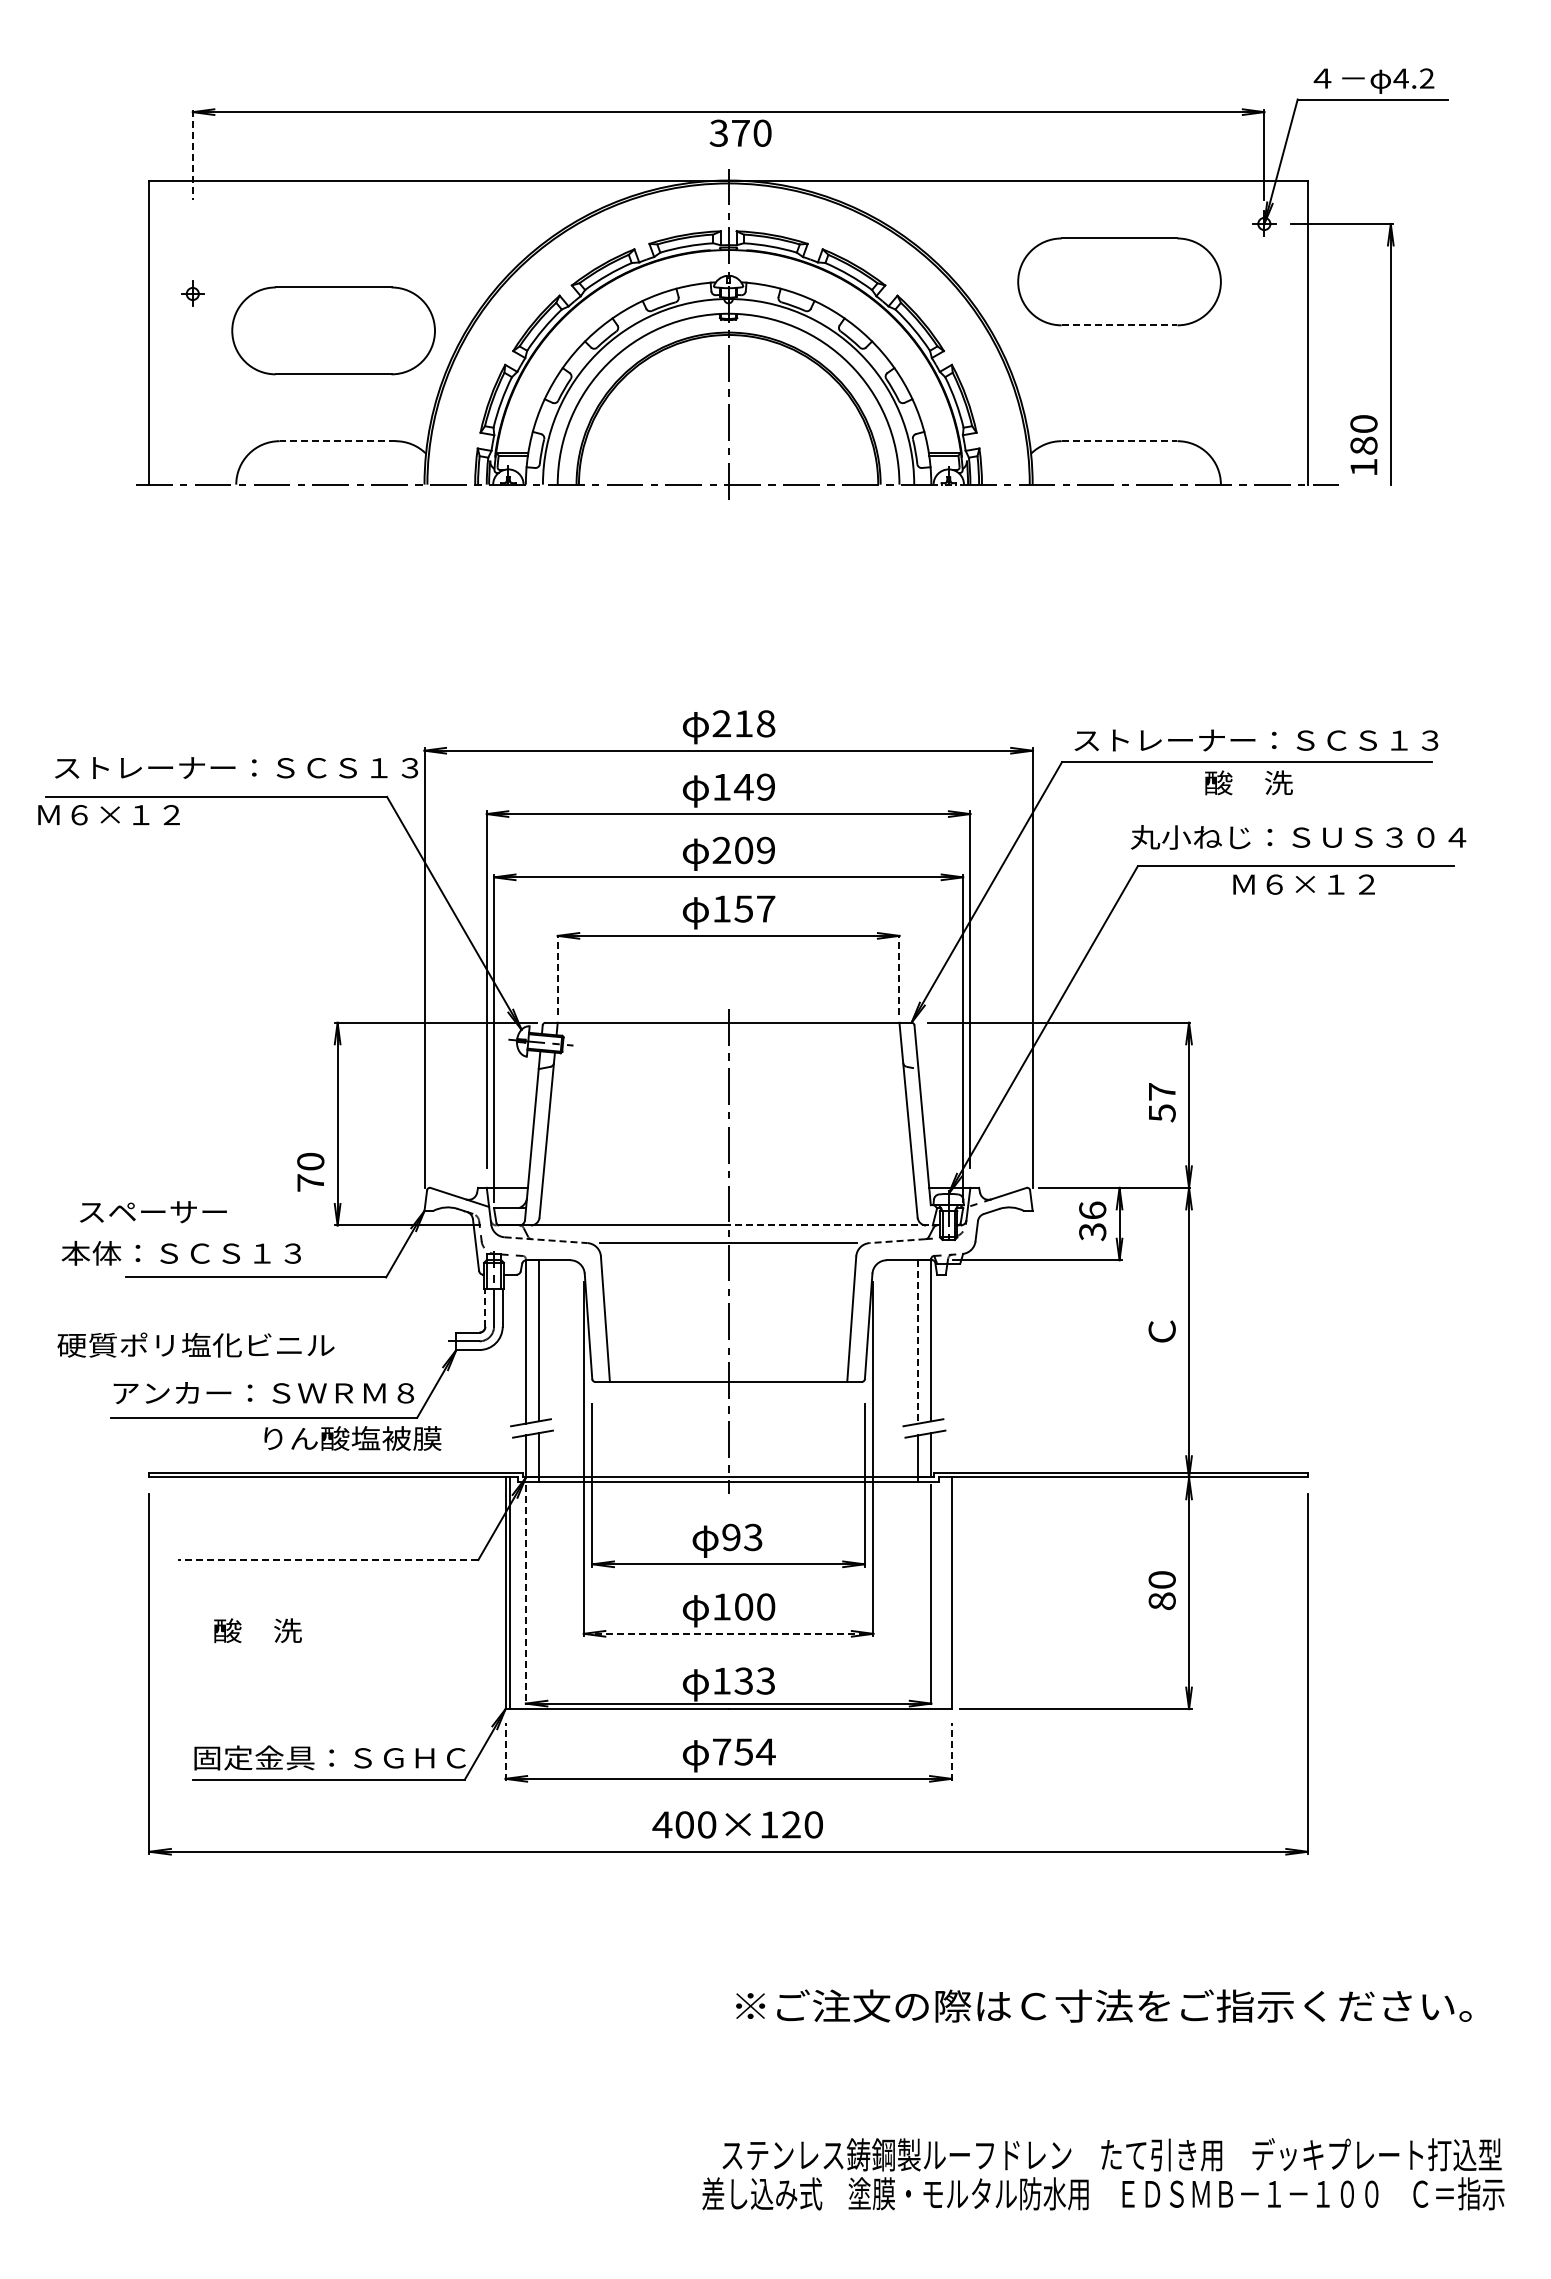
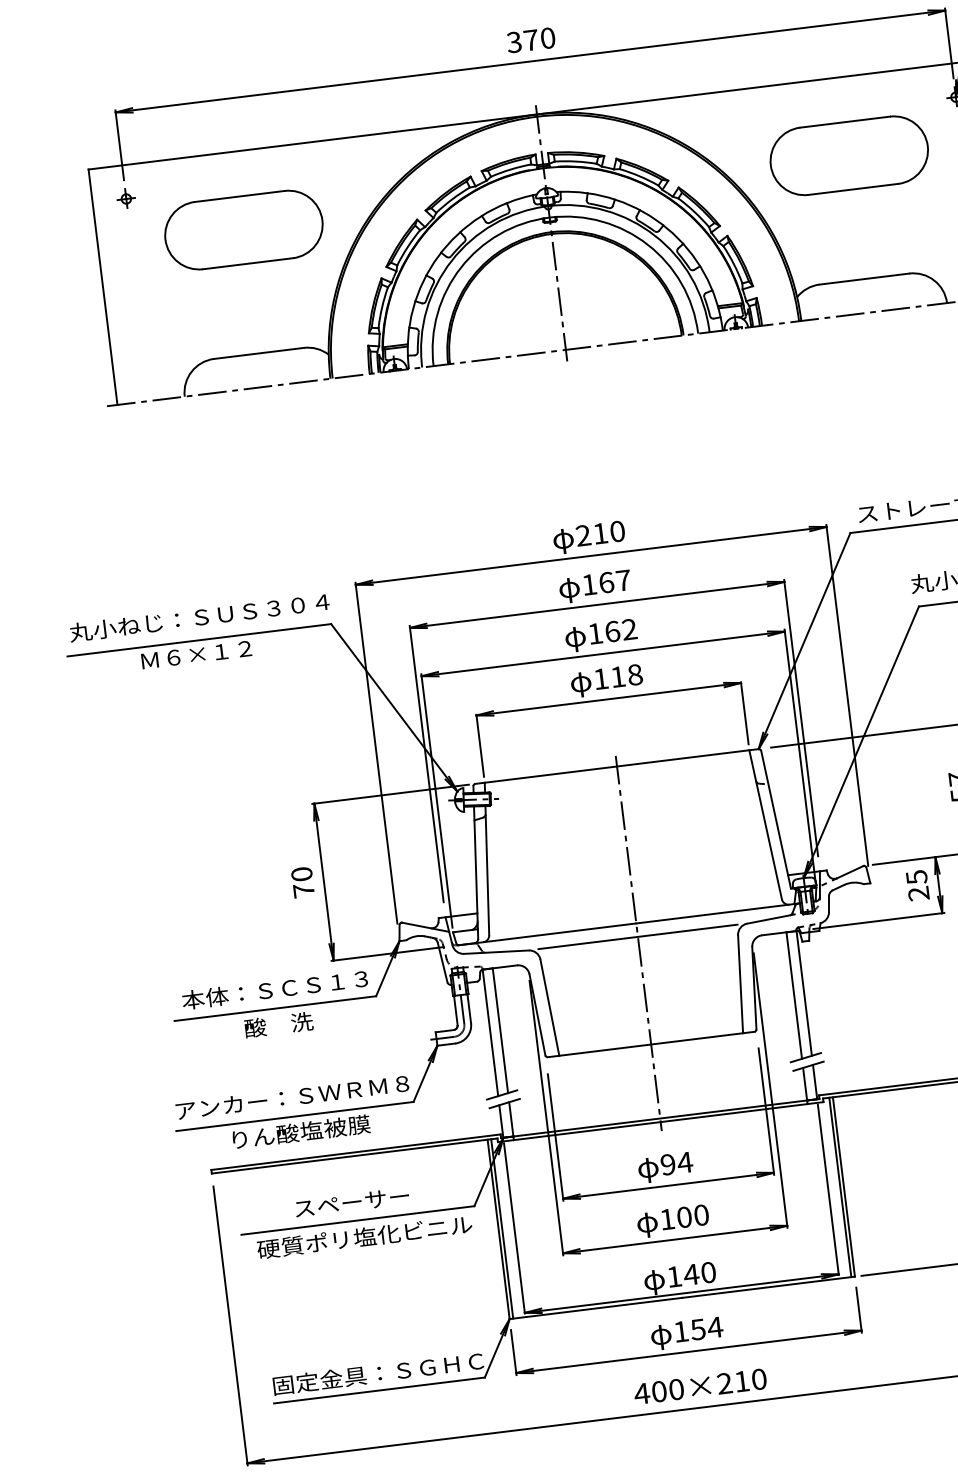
text: (740, 132) -> (530, 39), moved
line: (192, 155) -> (119, 146), dashed -> solid
part: (192, 293) -> (126, 198), moved
line: (1119, 325) -> (853, 189), dashed -> solid
part: (333, 330) -> (243, 229), moved
line: (337, 441) -> (259, 353), dashed -> solid
line: (1119, 441) -> (864, 279), dashed -> solid
text: (766, 723) -> (617, 531), 218 -> 210
text: (235, 767) -> (211, 615), ストレーナー：ＳＣＳ１３ -> 丸小ねじ：ＳＵＳ３０４
text: (754, 786) -> (614, 581), 149 -> 167
text: (108, 815) -> (196, 655), moved
text: (743, 850) -> (612, 631), 209 -> 162
text: (754, 908) -> (626, 675), 157 -> 118
line: (557, 974) -> (480, 745), dashed -> solid
line: (899, 974) -> (744, 712), dashed -> solid
text: (310, 1172) -> (302, 882), moved
text: (153, 1212) -> (352, 1202), moved
text: (1092, 1221) -> (917, 885), 36 -> 25
line: (834, 1225) -> (718, 913), dashed -> solid
line: (546, 1240) -> (496, 952), dashed -> solid
line: (897, 1241) -> (768, 919), dashed -> solid
text: (180, 1253) -> (274, 989), moved
line: (485, 1308) -> (456, 1010), dashed -> solid
line: (918, 1341) -> (794, 995), dashed -> solid
text: (195, 1344) -> (364, 1236), moved
text: (352, 1438) -> (301, 1131), moved
text: (753, 1537) -> (685, 1162), 93 -> 94
line: (327, 1559) -> (357, 1220), dashed -> solid
line: (946, 1593) -> (840, 1187), added
line: (525, 1594) -> (514, 1228), dashed -> solid
text: (257, 1630) -> (278, 1024), moved
line: (728, 1633) -> (675, 1239), dashed -> solid
text: (754, 1680) -> (699, 1273), 133 -> 140
line: (505, 1751) -> (513, 1351), dashed -> solid
text: (722, 1751) -> (681, 1331), 754 -> 154
line: (951, 1751) -> (858, 1309), dashed -> solid
text: (780, 1824) -> (733, 1382), 400×120 -> 400×210

